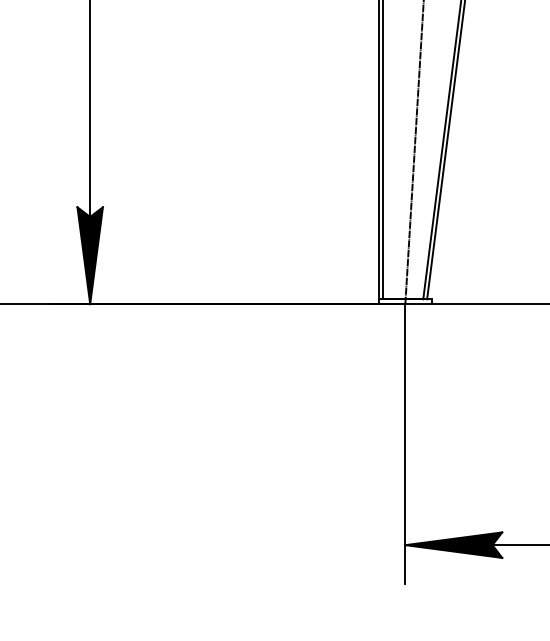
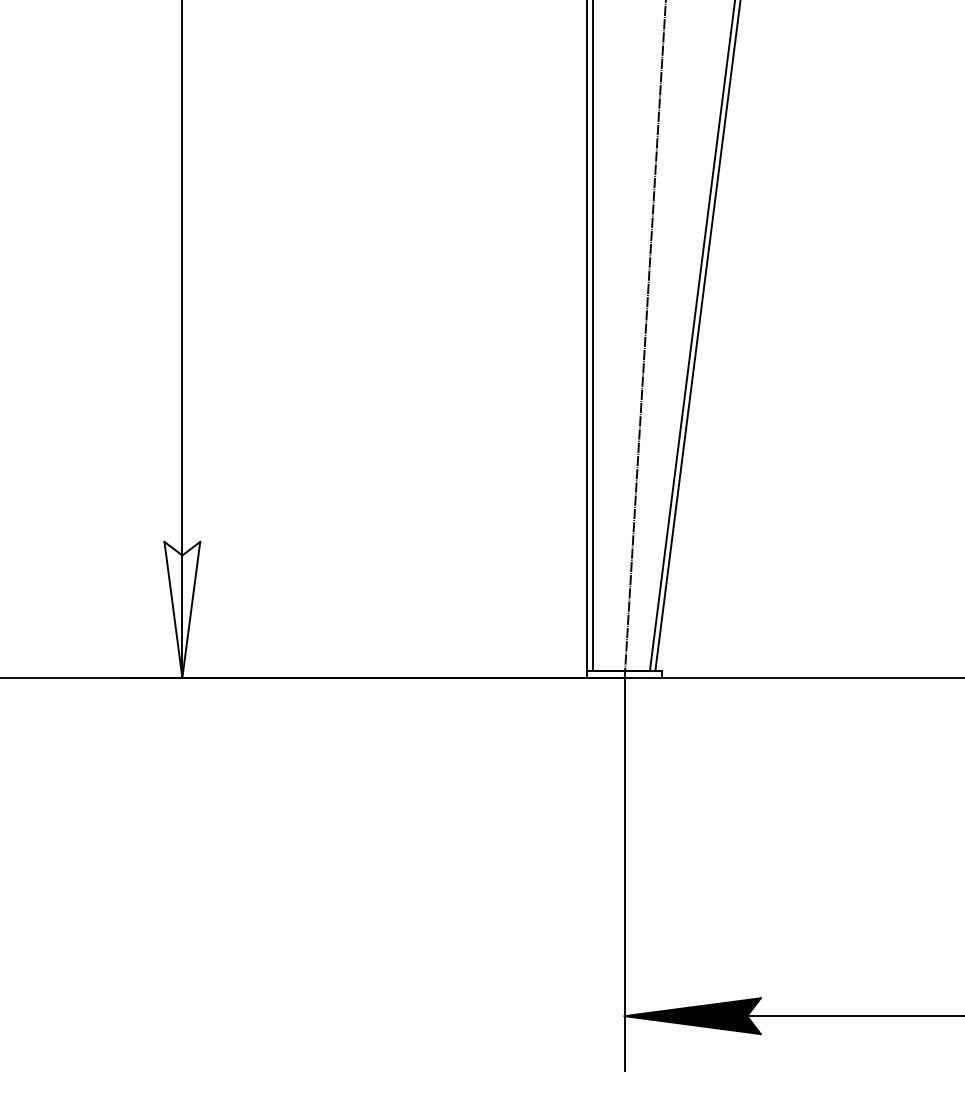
fill: (90, 255) -> (182, 609), removed

